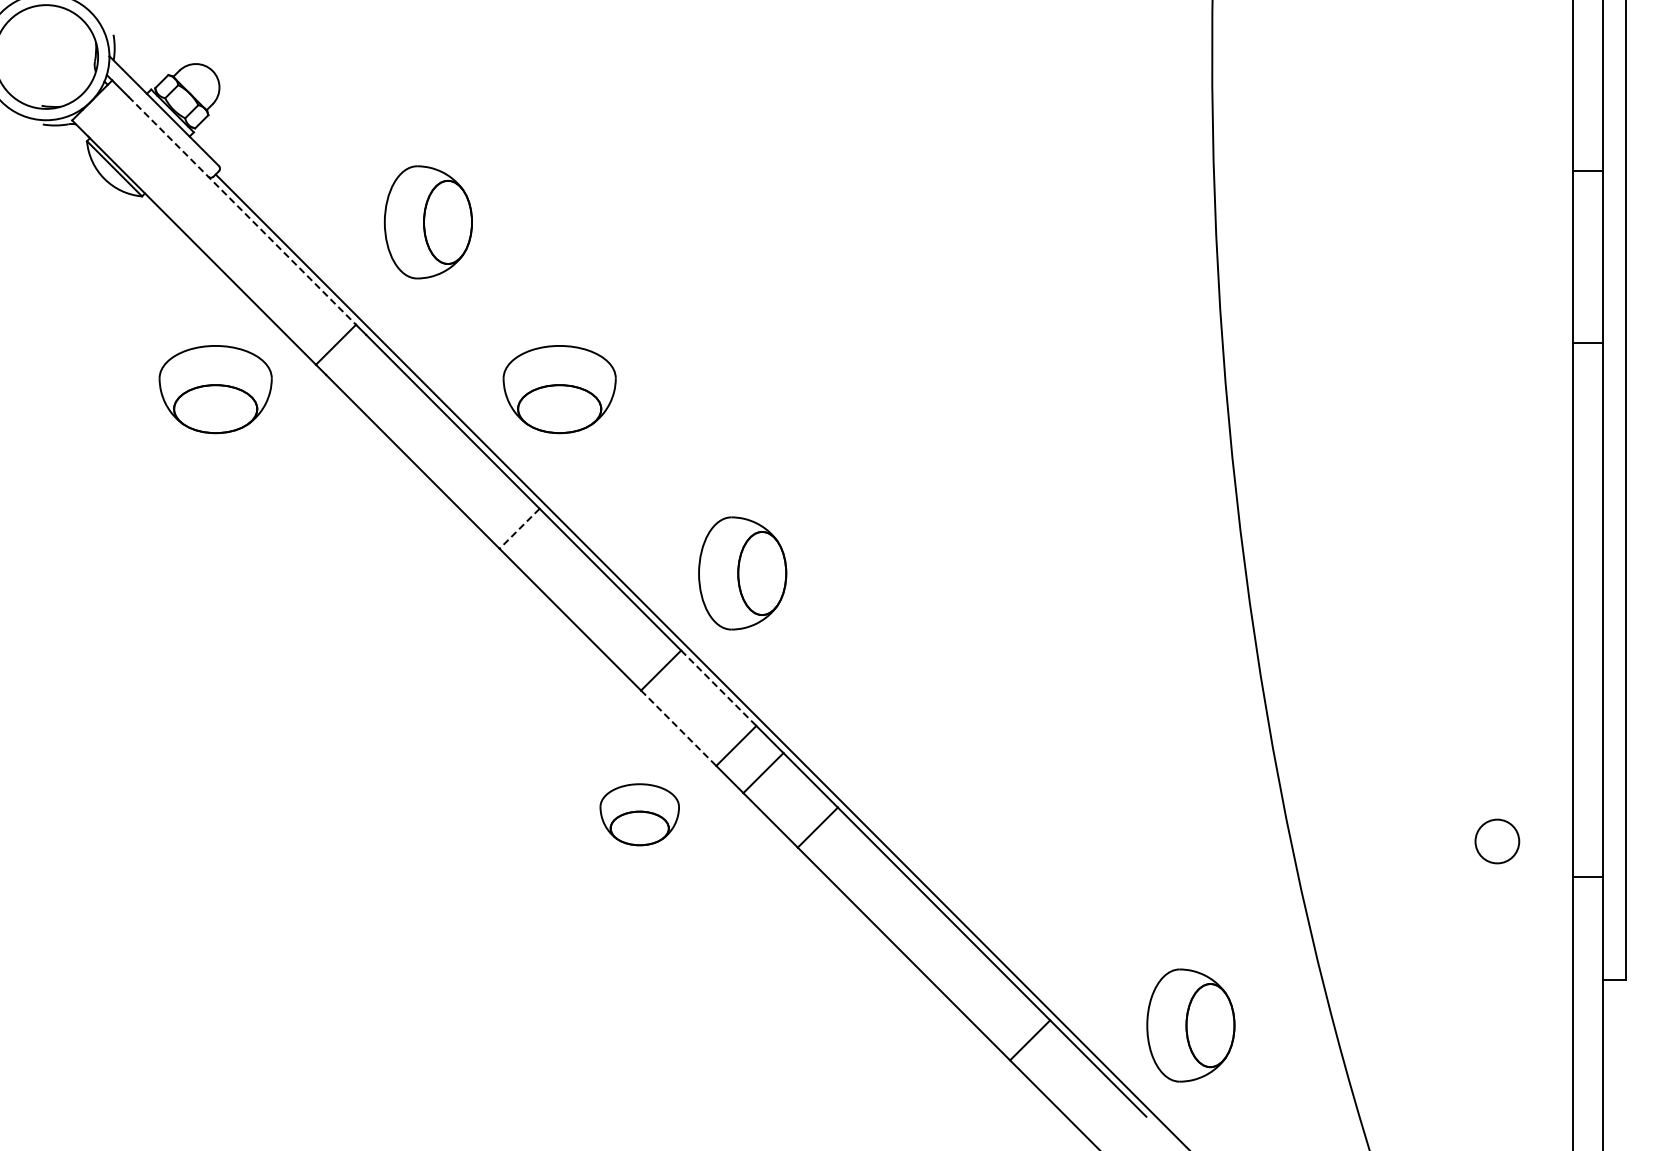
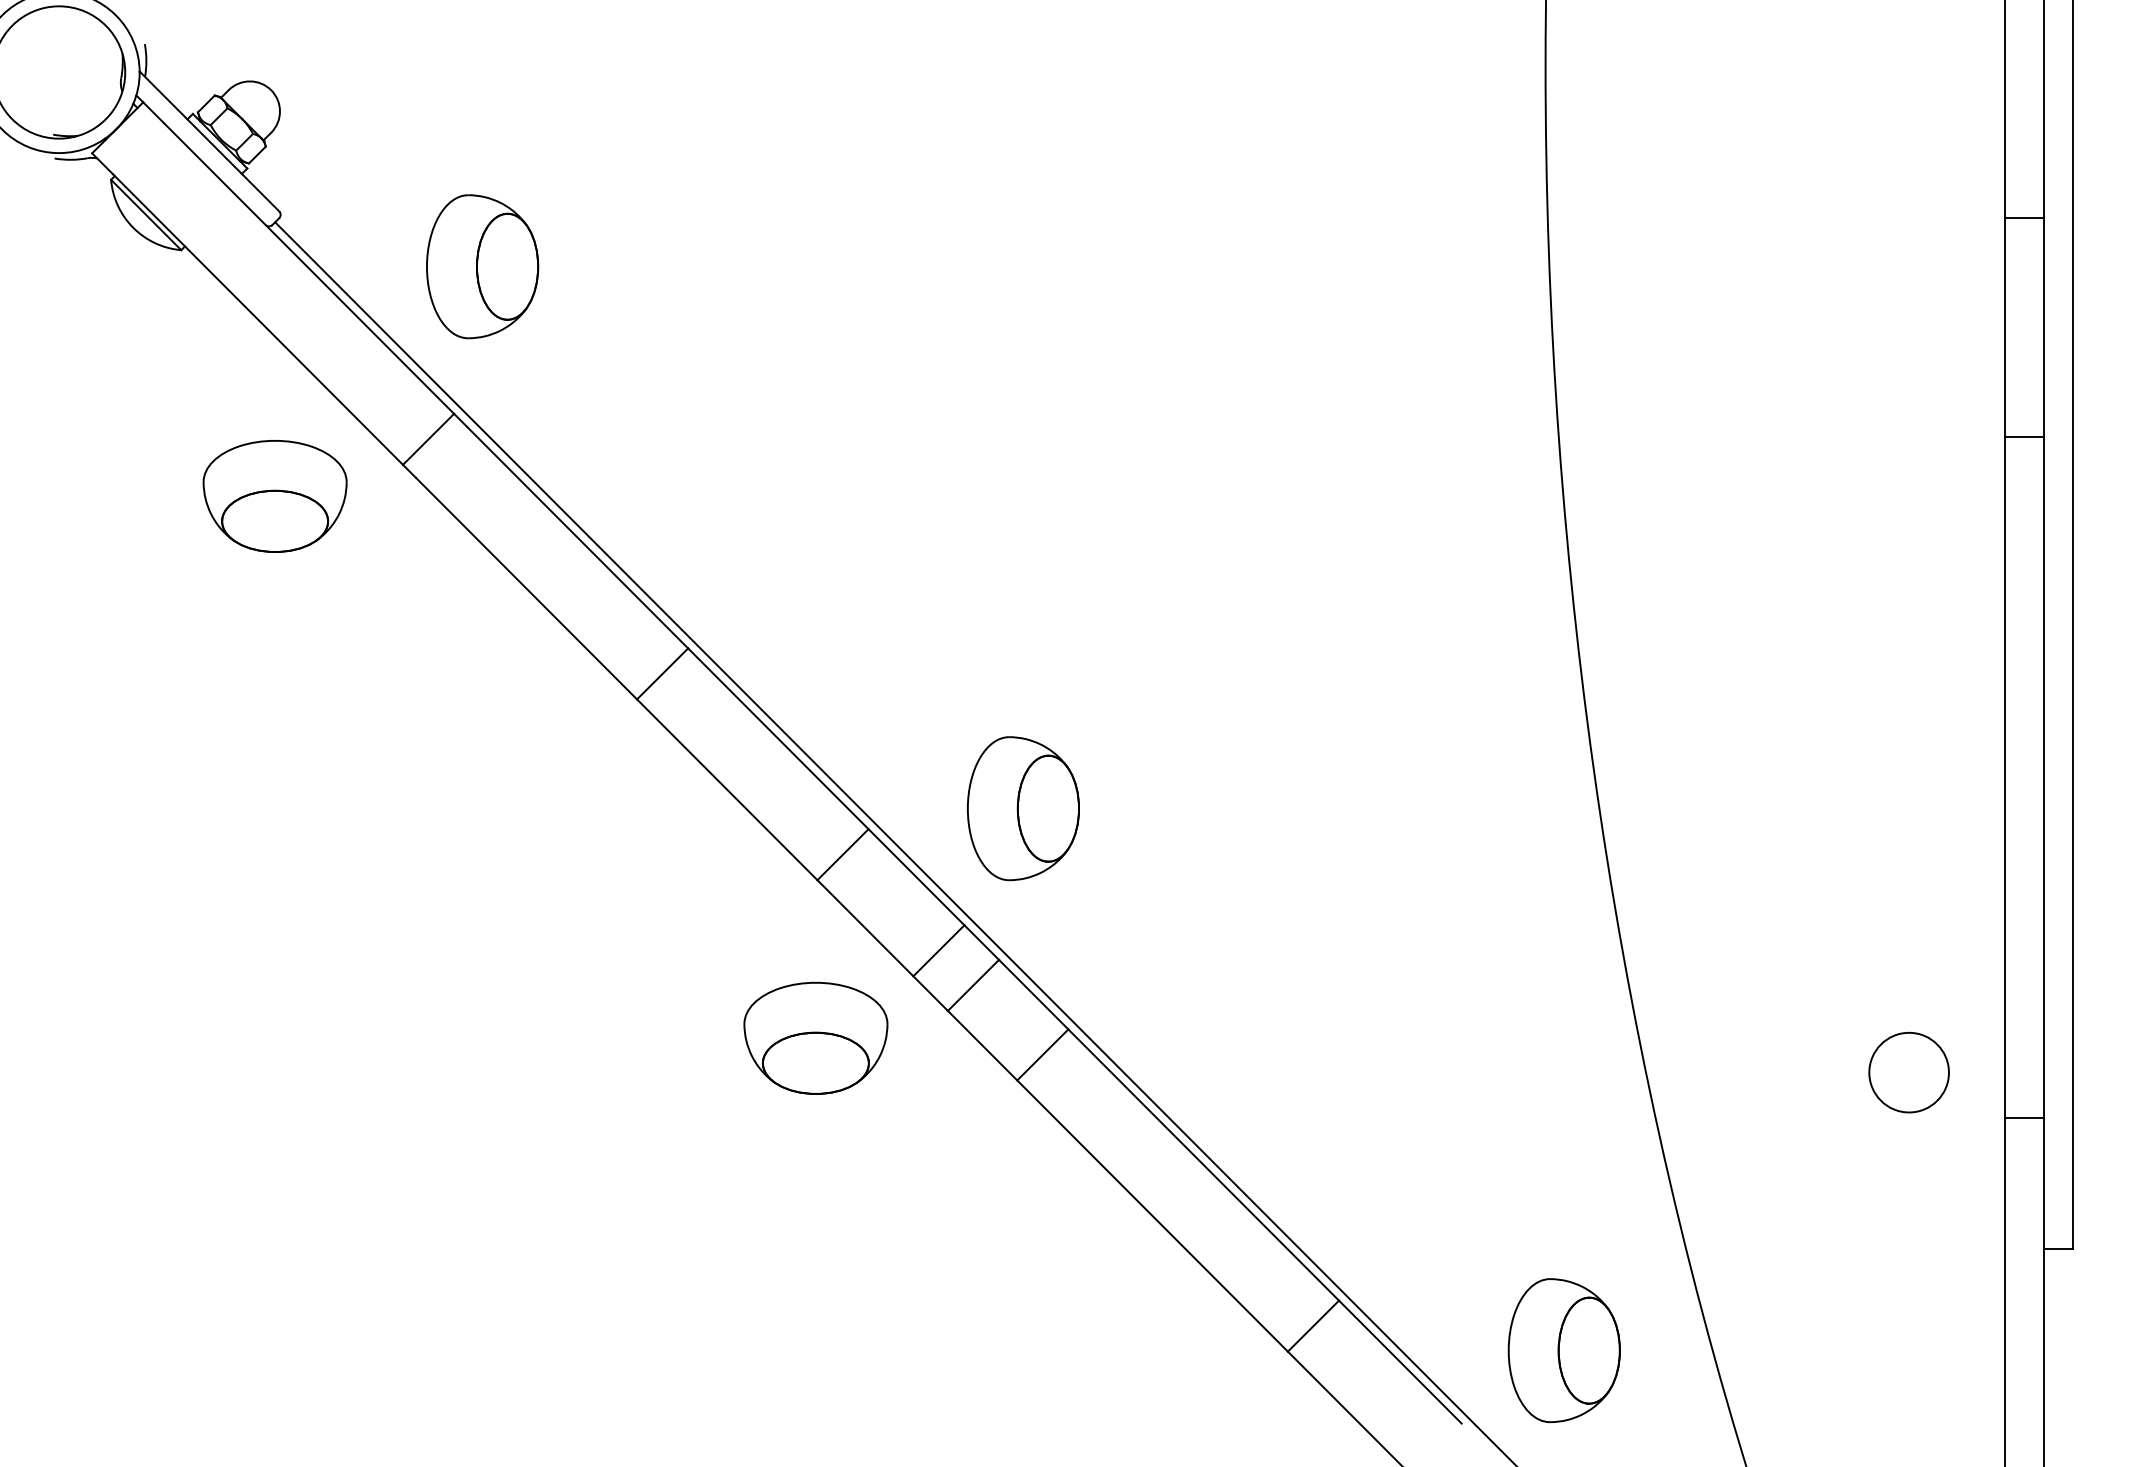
line: (242, 211) -> (309, 269), dashed -> solid
part: (427, 222) -> (481, 266), moved
part: (559, 389) -> (713, 496), removed
line: (519, 529) -> (662, 674), dashed -> solid
part: (742, 573) -> (1023, 808), moved
line: (719, 688) -> (917, 877), dashed -> solid
line: (679, 728) -> (866, 928), dashed -> solid
part: (639, 814) -> (815, 1038), size x1.43
circle: (1497, 841) -> (1909, 1072), size x1.43
part: (1190, 1025) -> (1563, 1350), moved

